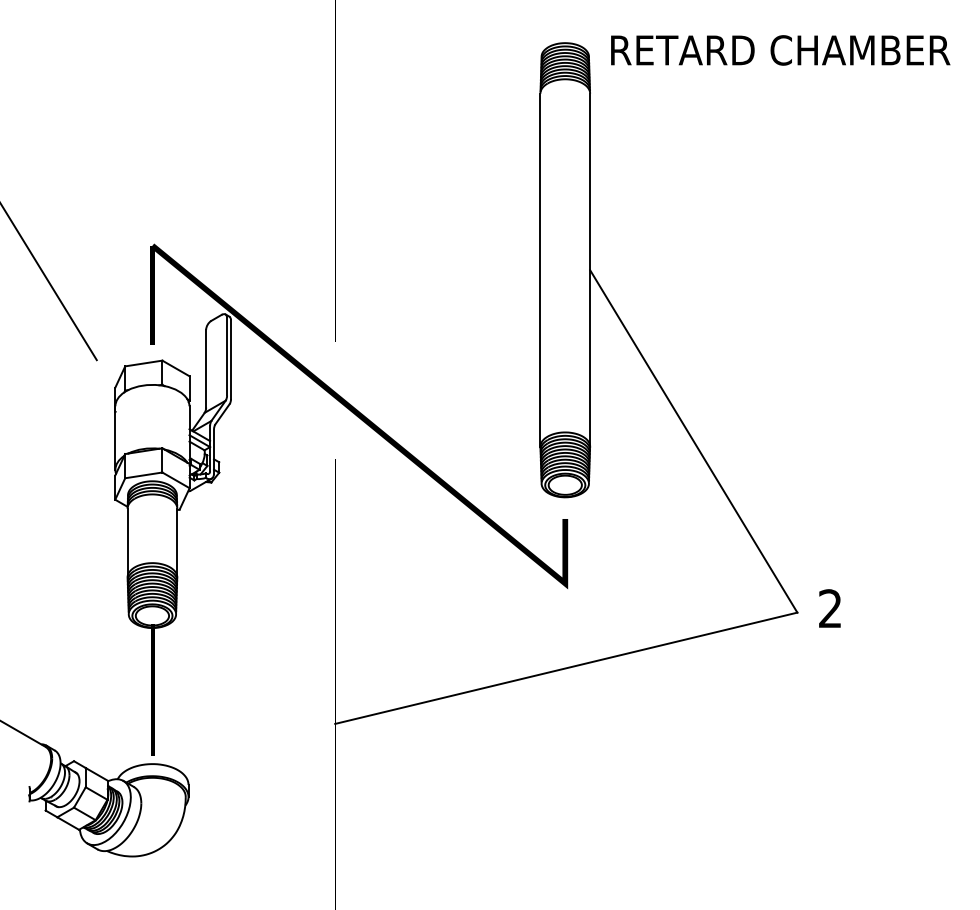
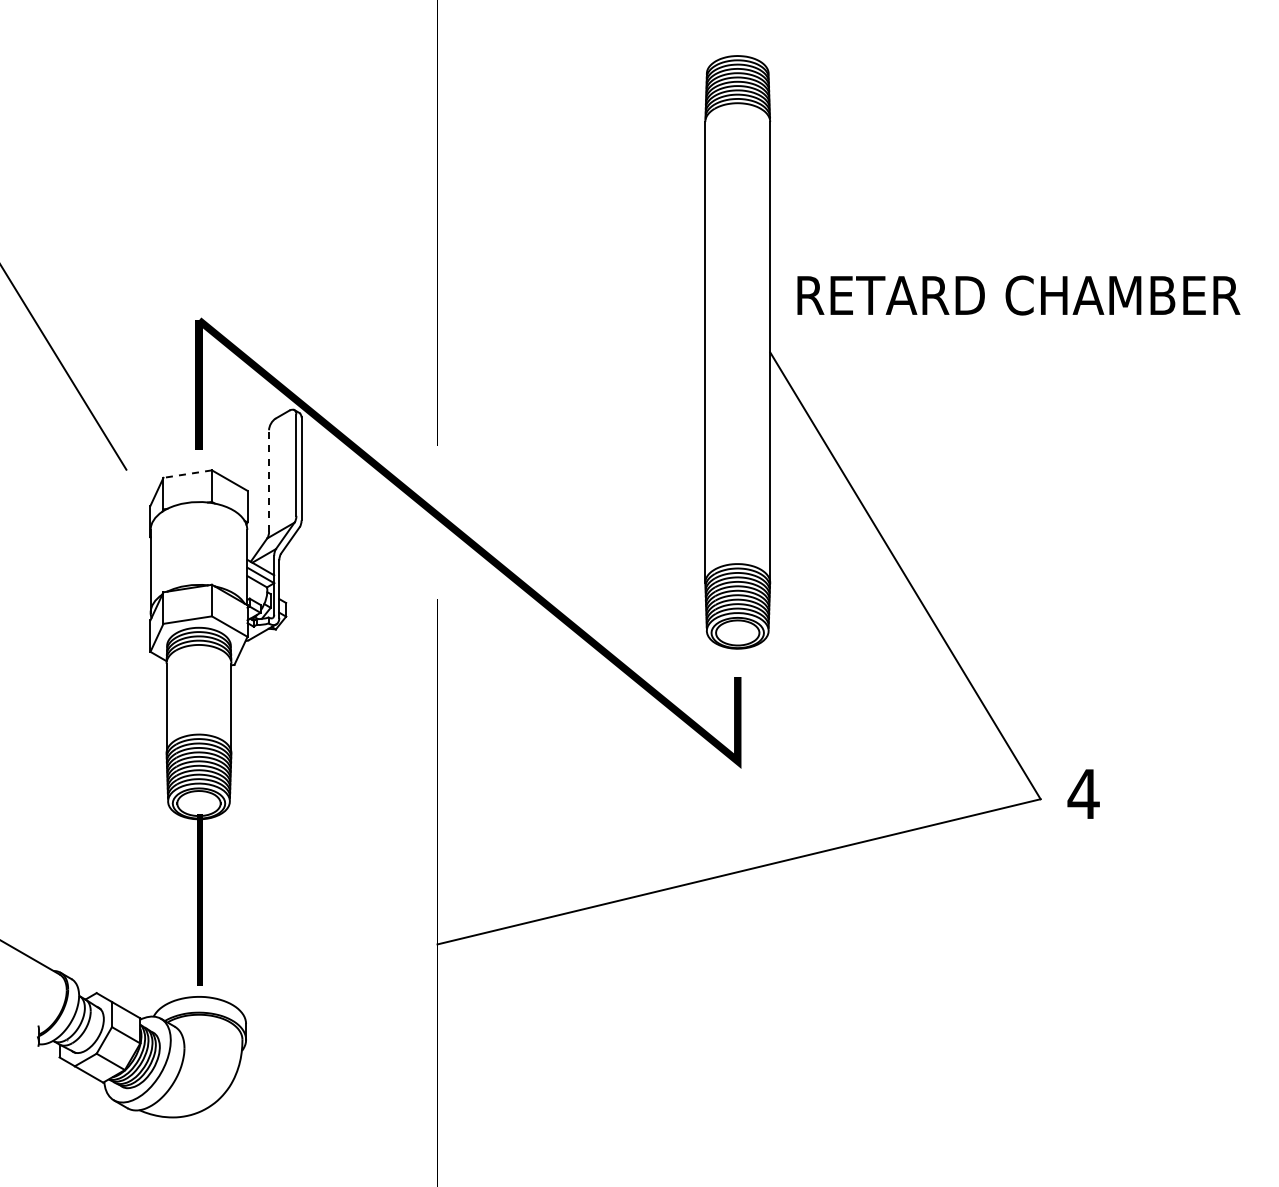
text: (780, 50) -> (1018, 295), moved
line: (143, 363) -> (187, 474), solid -> dashed
line: (206, 368) -> (269, 480), solid -> dashed
text: (830, 608) -> (1083, 793), 2 -> 4

